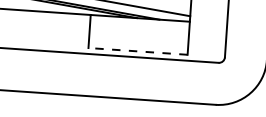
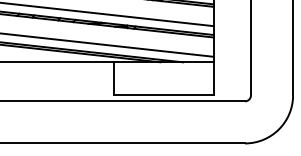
line: (137, 51) -> (163, 95), dashed -> solid

